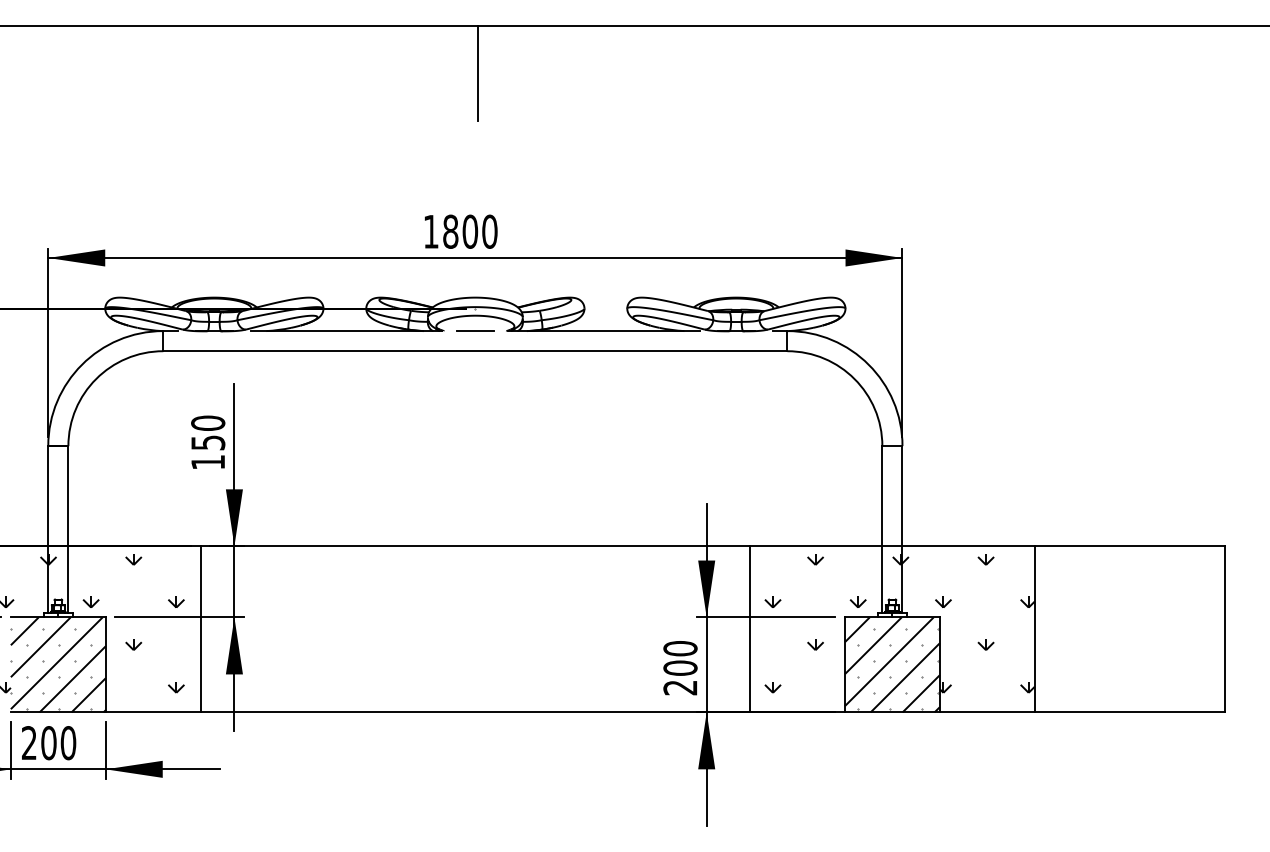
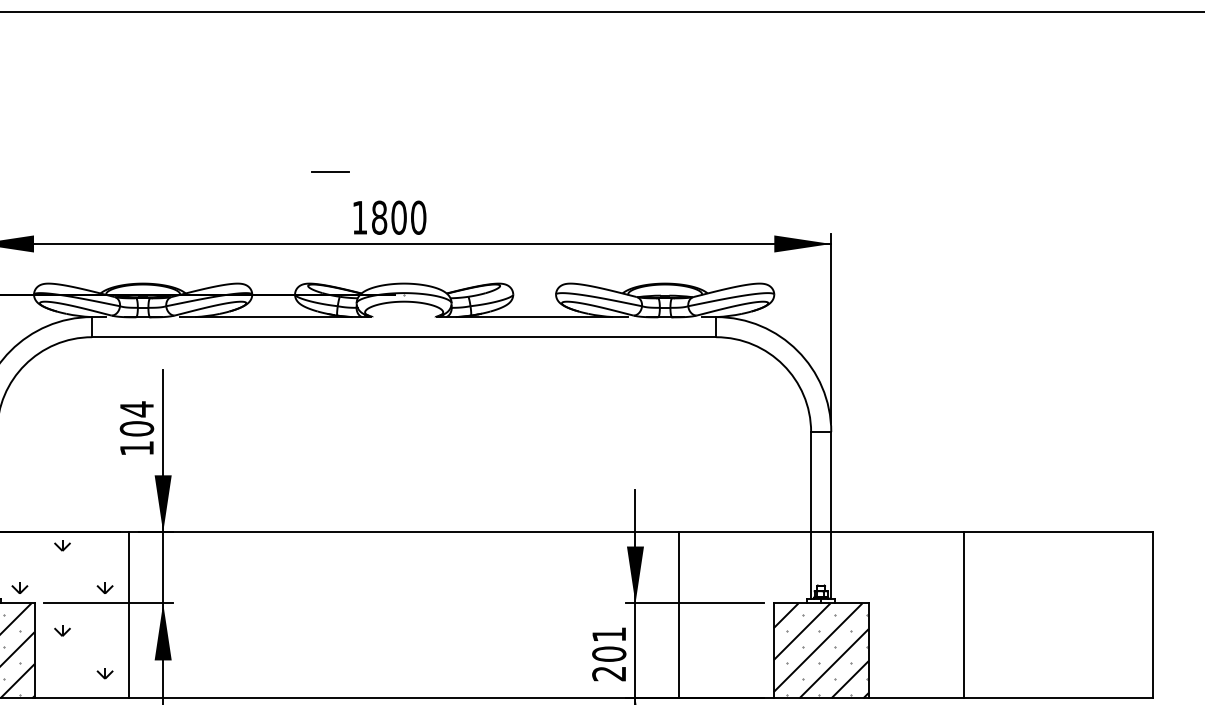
line: (477, 72) -> (406, 58), removed
line: (475, 330) -> (330, 171), moved
text: (208, 432) -> (137, 418), 150 -> 104
hatch: (899, 622) -> (828, 608), removed
text: (680, 648) -> (609, 634), 200 -> 201

